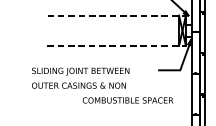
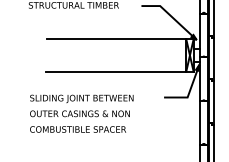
line: (117, 15) -> (120, 39), dashed -> solid
line: (116, 45) -> (119, 71), dashed -> solid
text: (127, 100) -> (77, 129), moved

